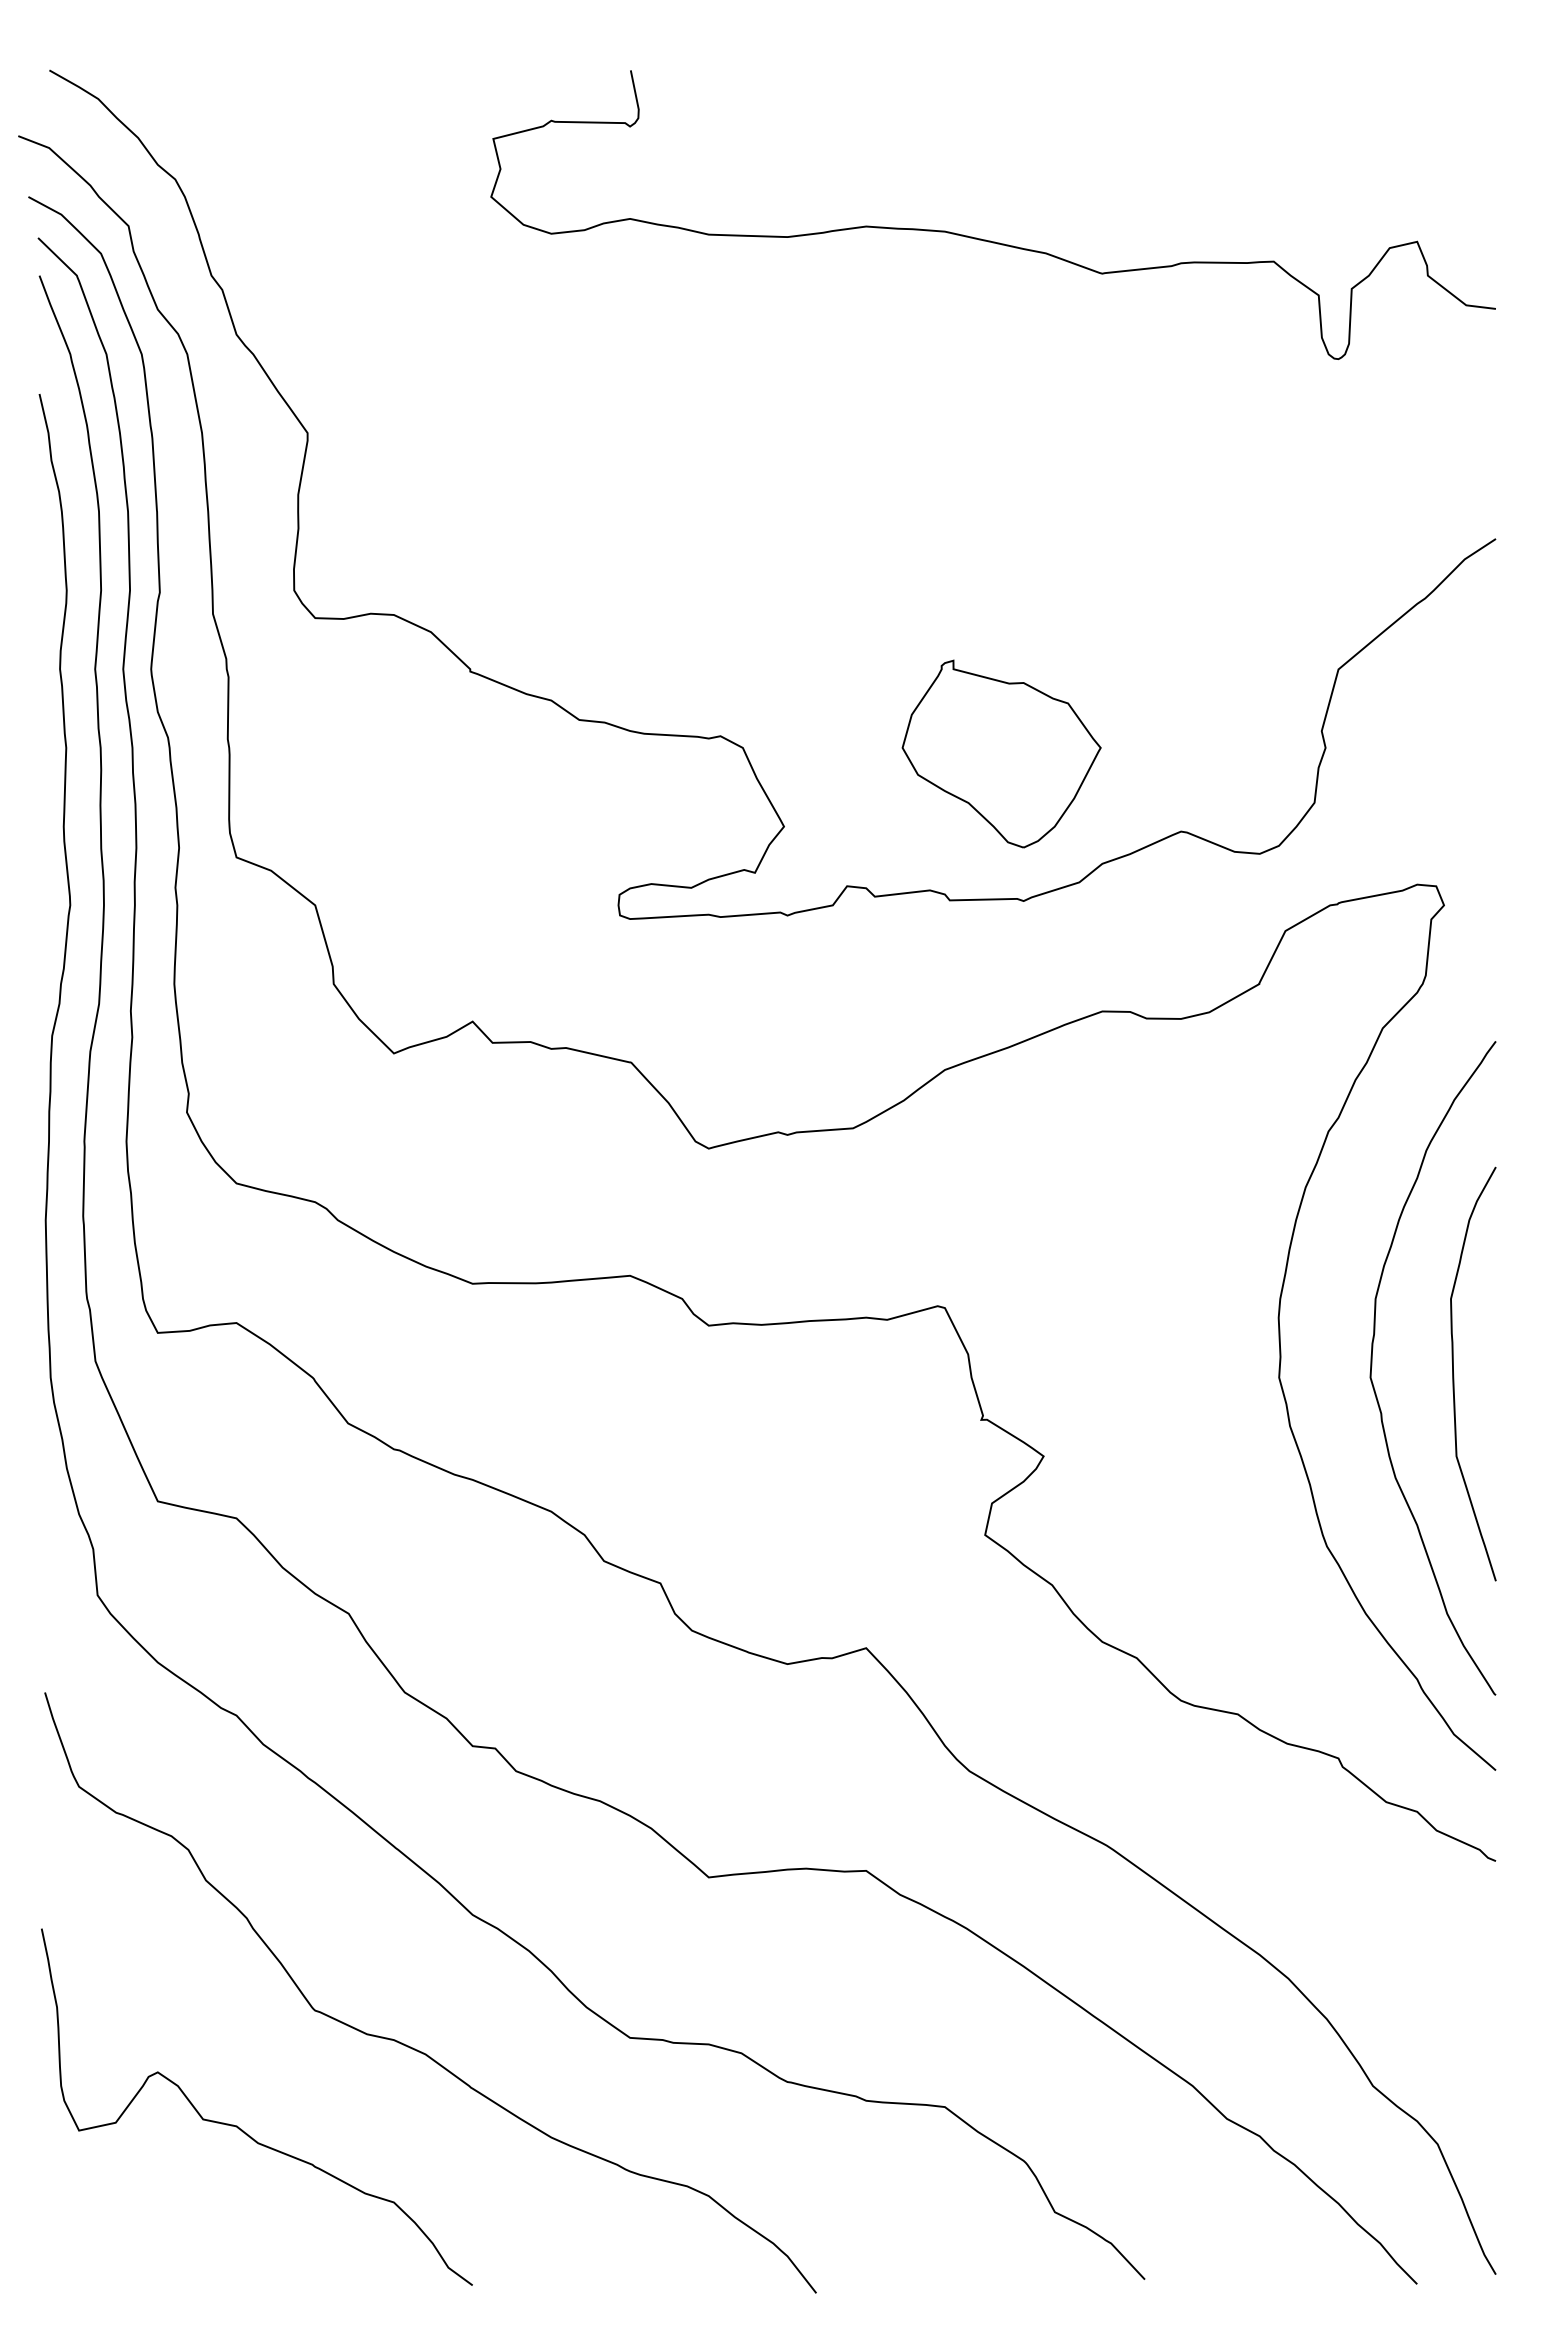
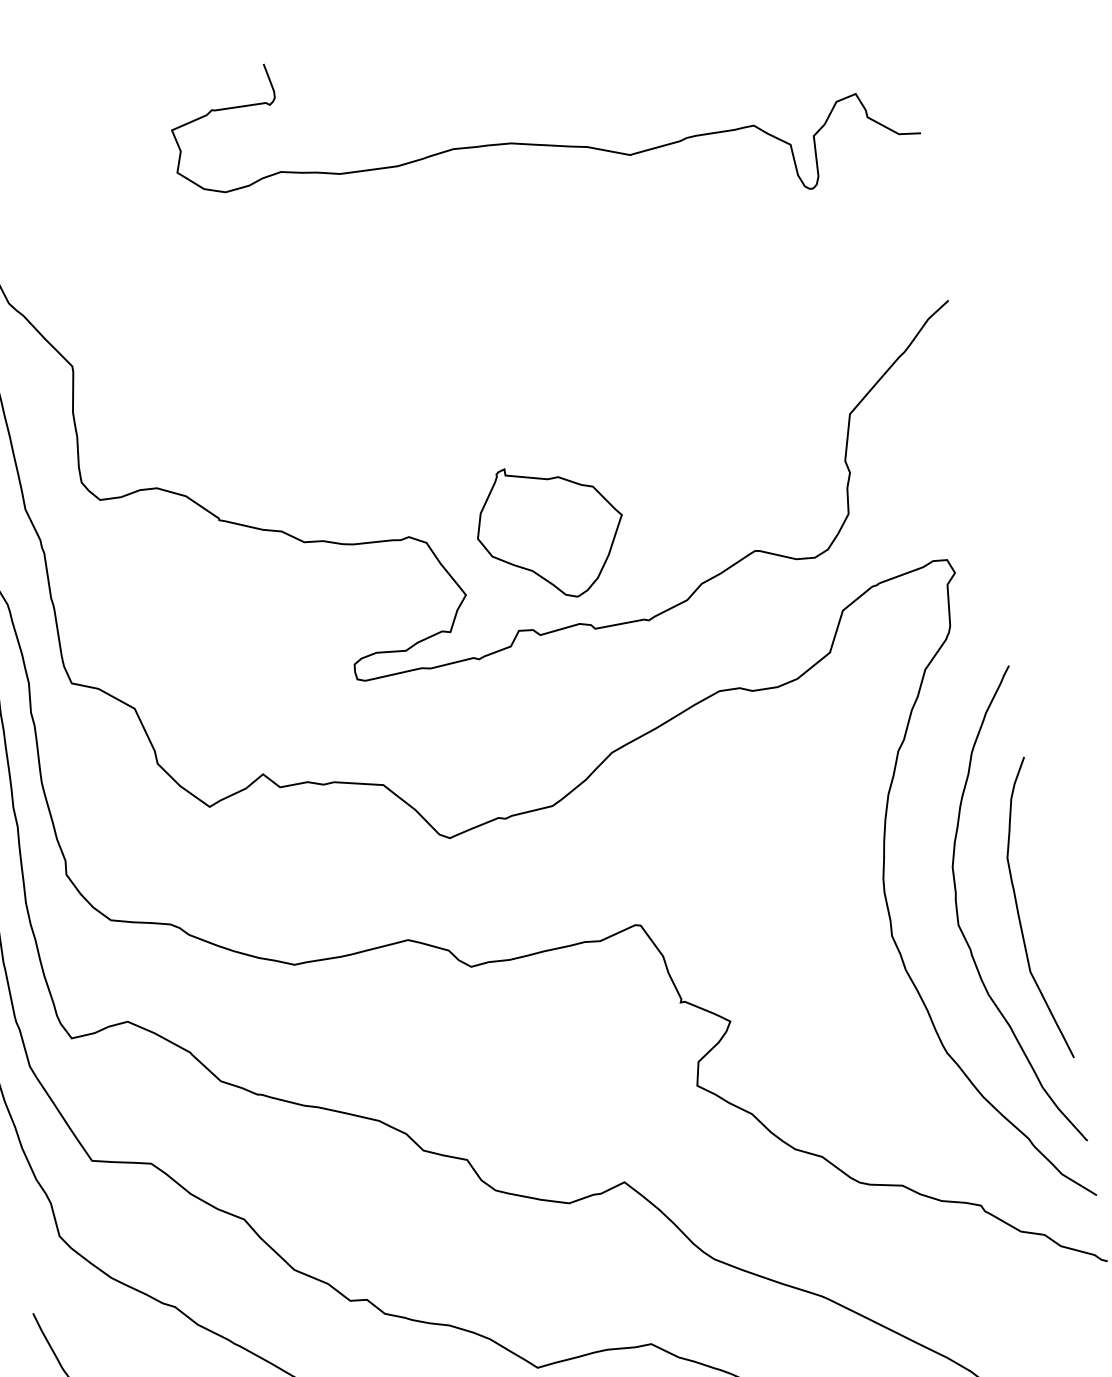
part: (1001, 753) -> (550, 531), moved

